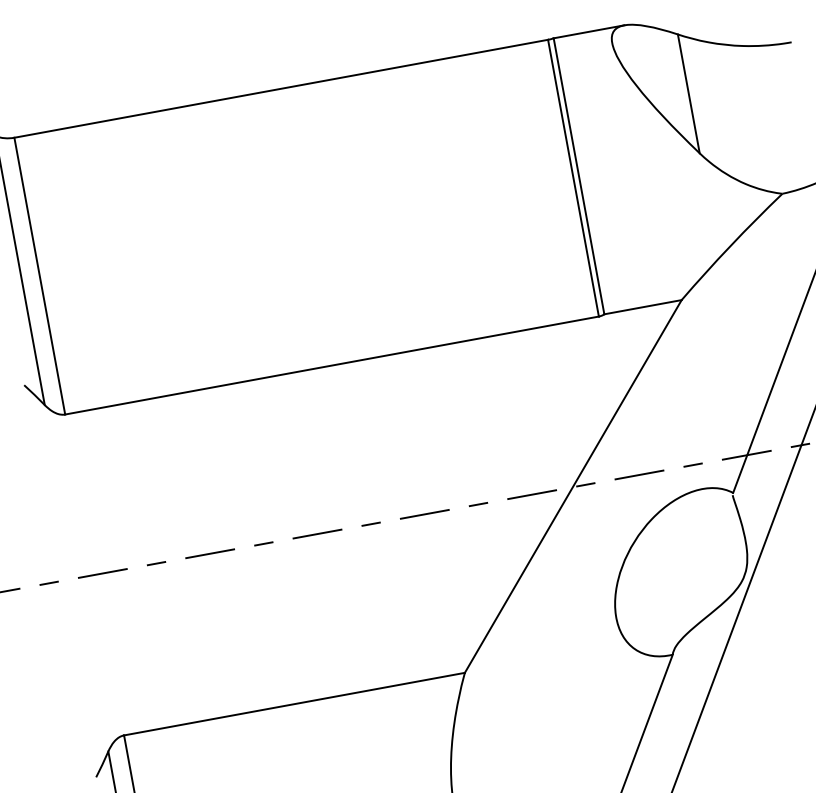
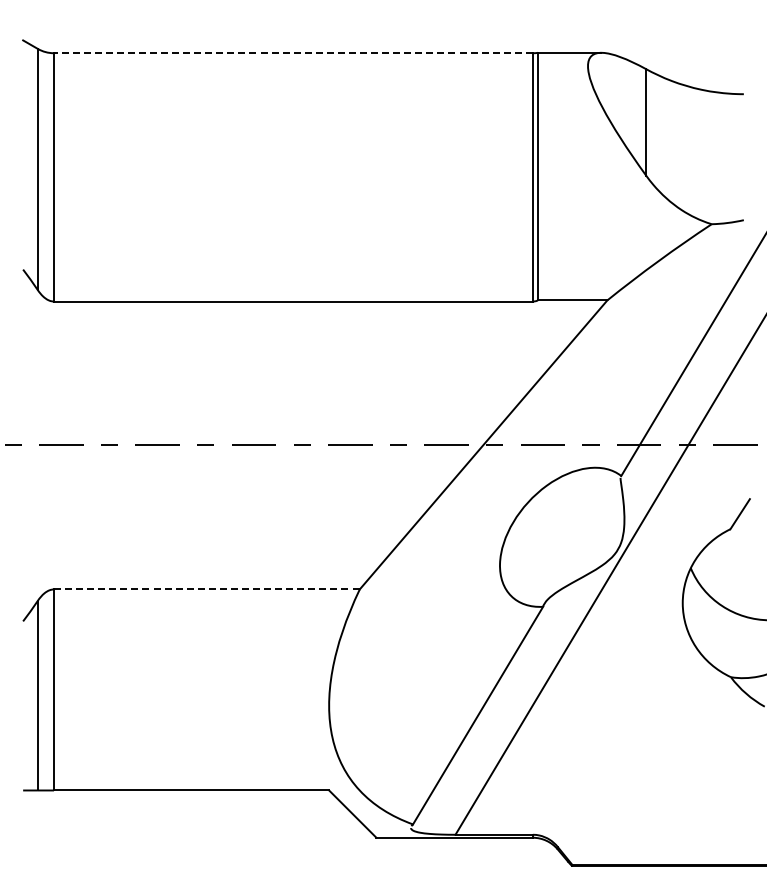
line: (280, 89) -> (292, 53), solid -> dashed
line: (294, 704) -> (206, 589), solid -> dashed

